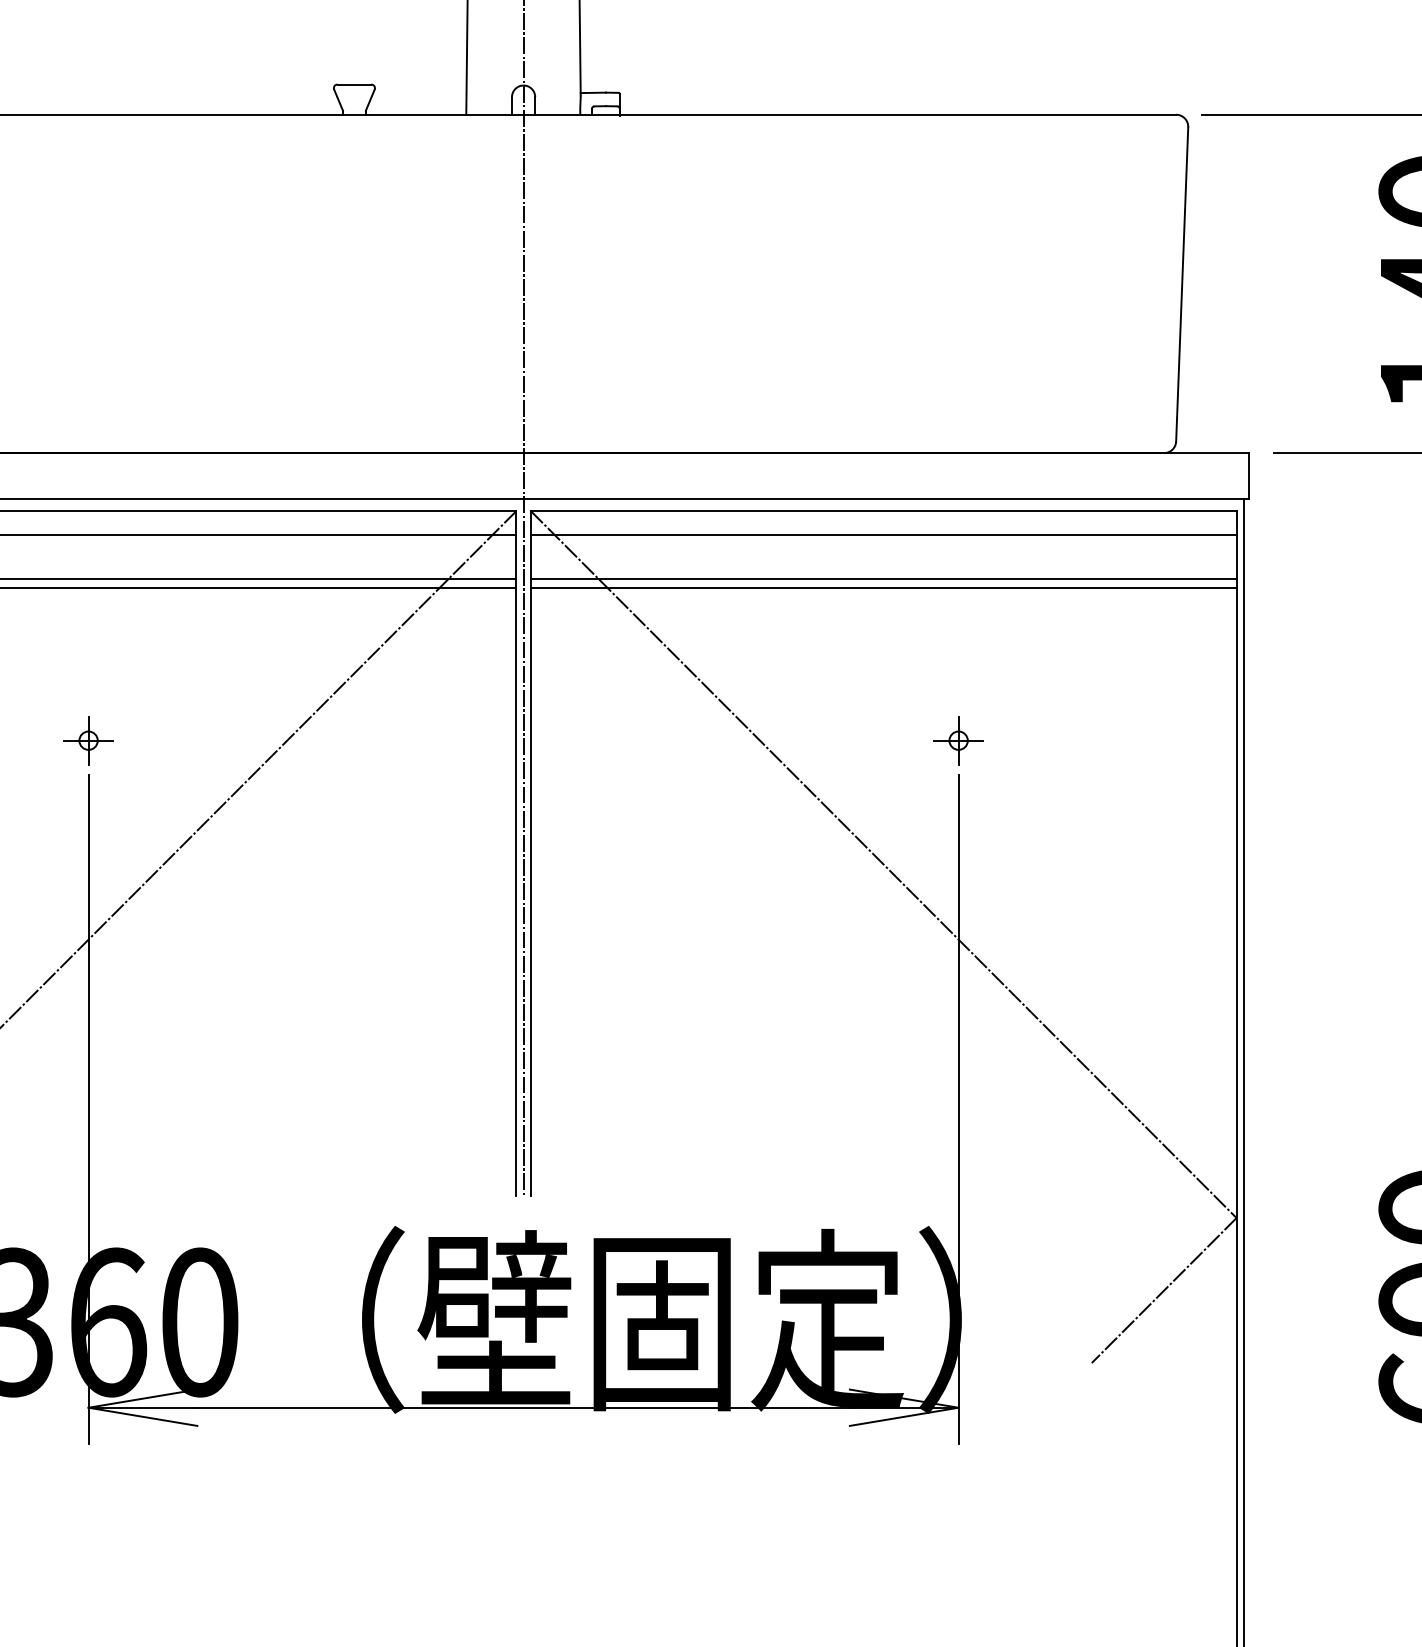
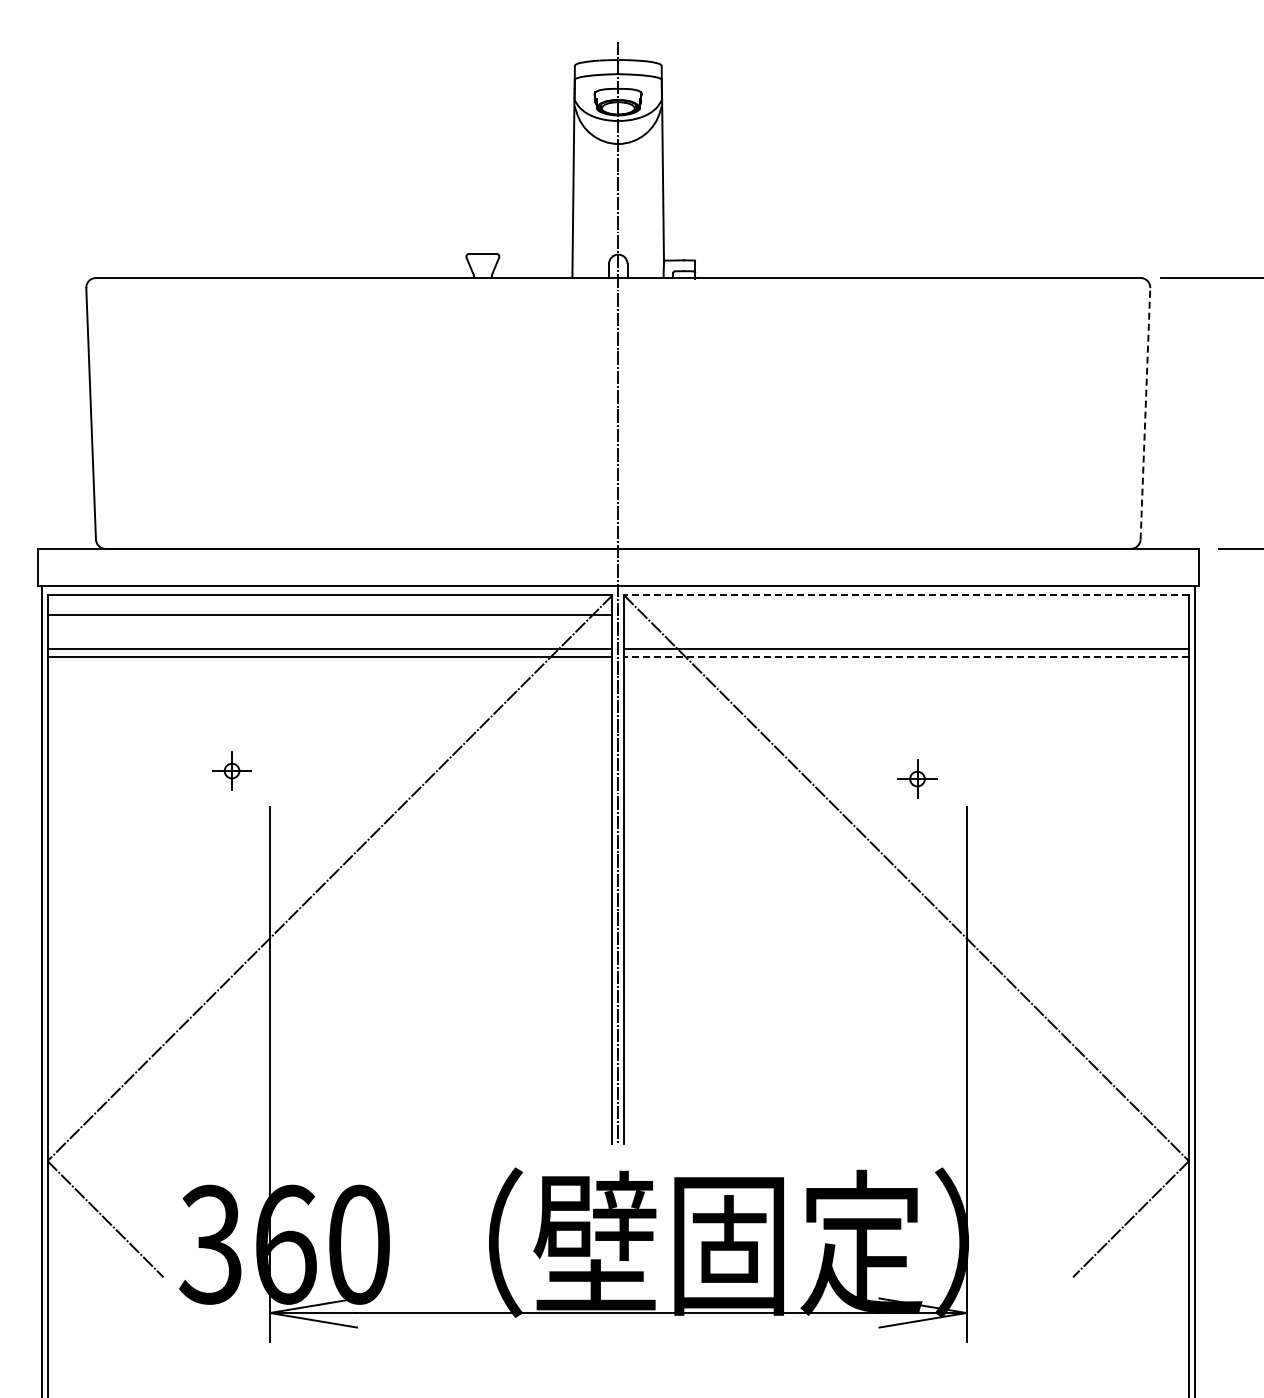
line: (1182, 283) -> (1145, 413), solid -> dashed
line: (883, 511) -> (906, 595), solid -> dashed
line: (883, 535) -> (906, 614), removed
line: (883, 588) -> (906, 657), solid -> dashed
part: (87, 739) -> (231, 770), moved
part: (958, 739) -> (917, 778), moved

